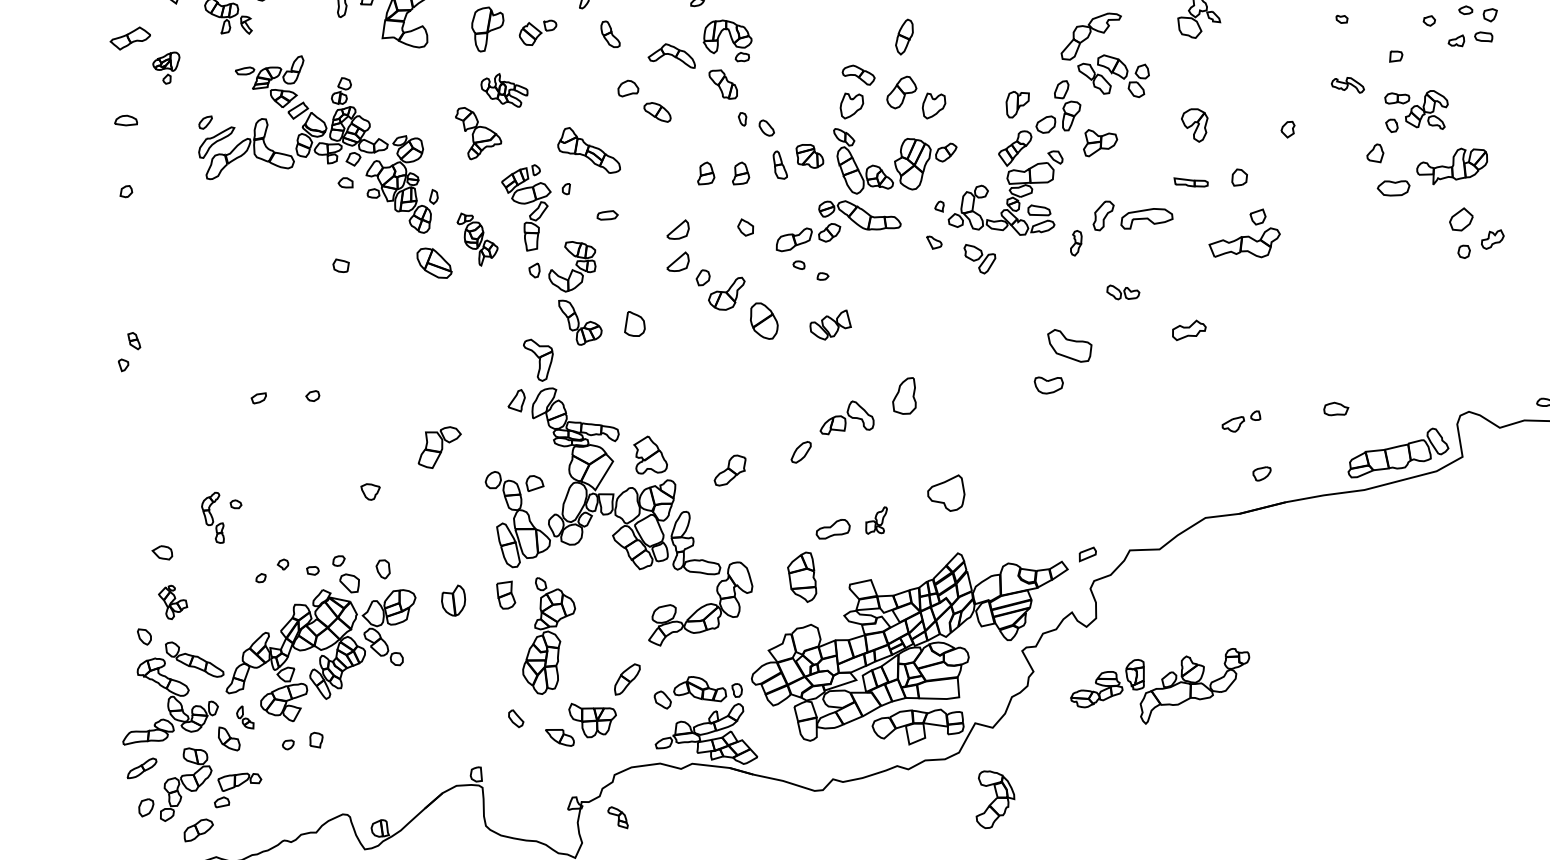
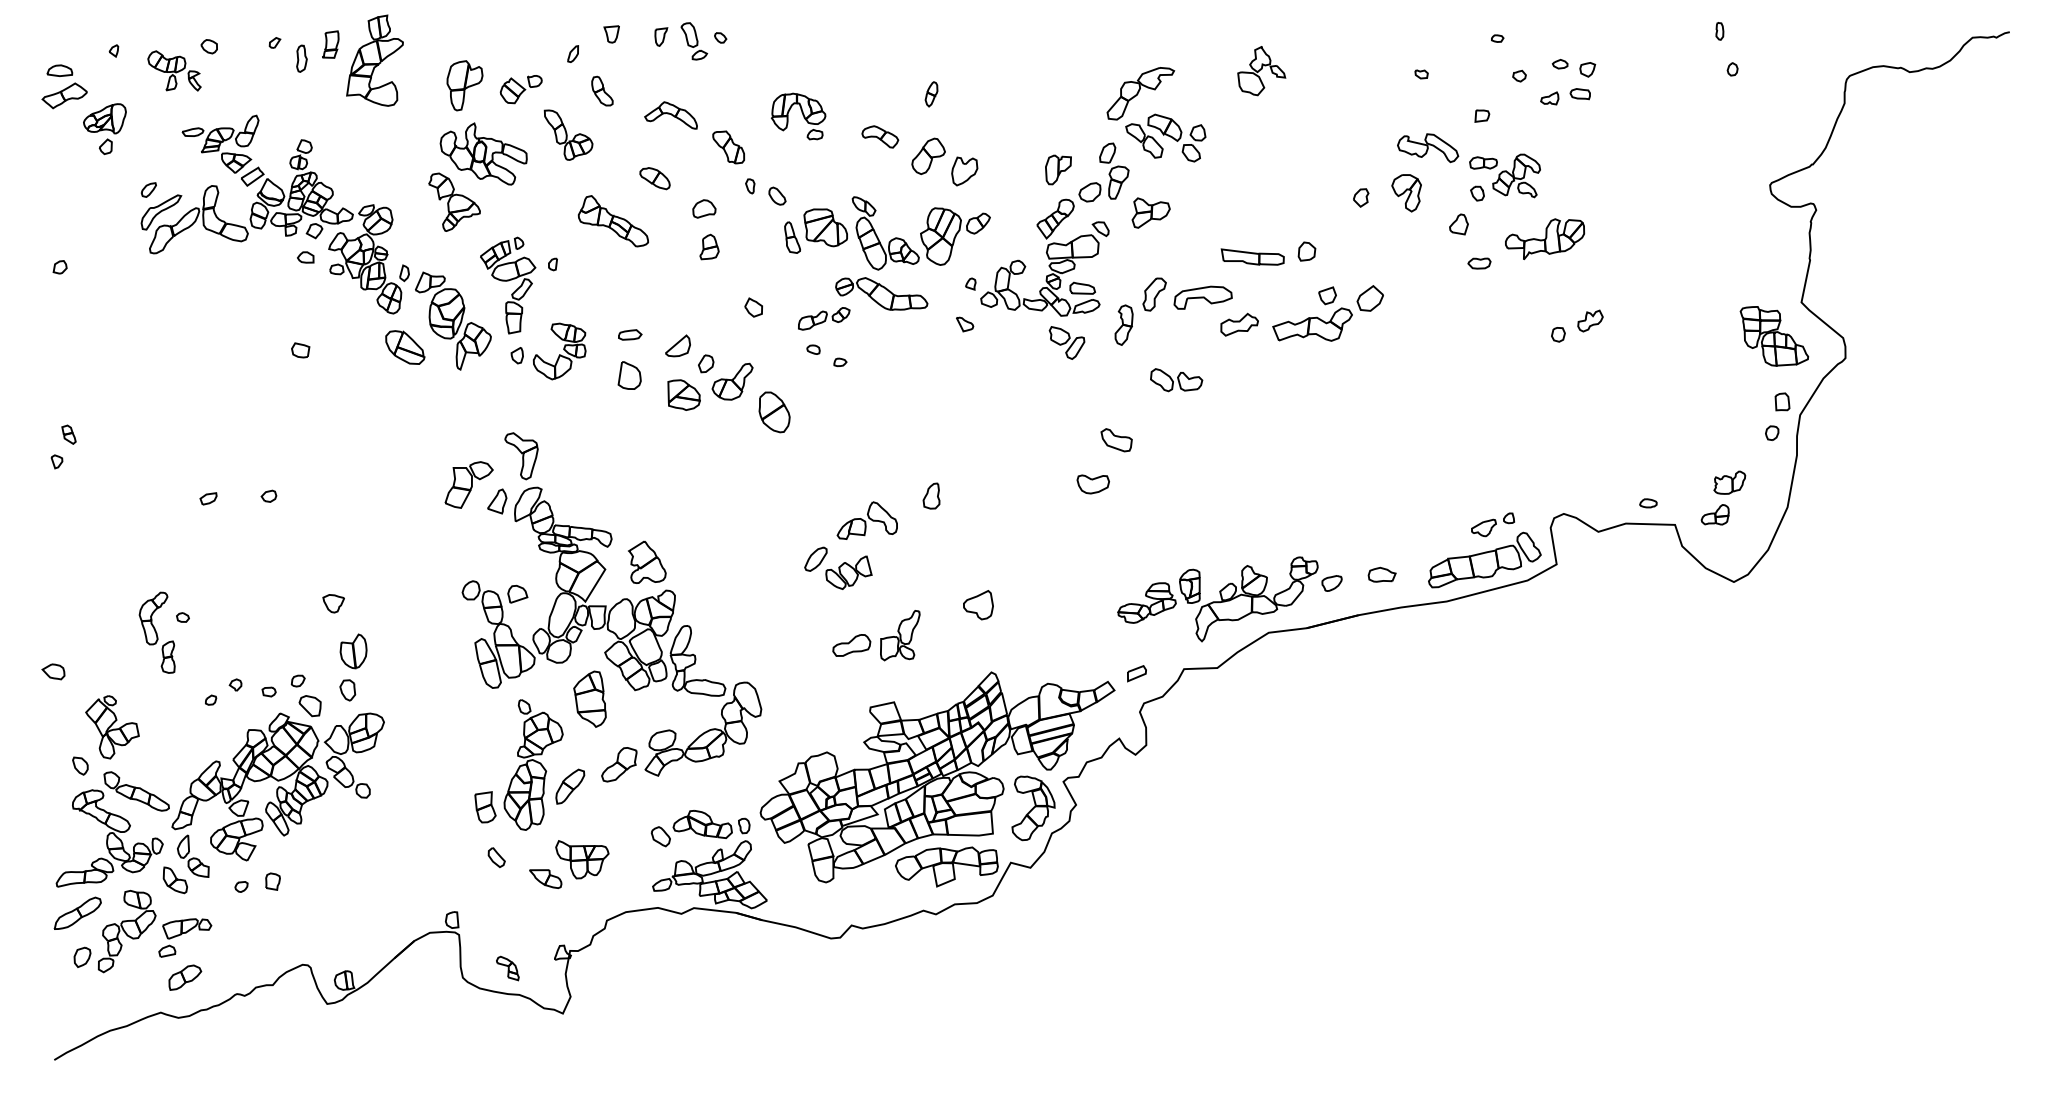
part: (904, 37) -> (931, 94), size x0.62
part: (727, 40) -> (798, 116), moved
part: (165, 67) -> (104, 128), size x1.43
part: (1348, 85) -> (1428, 148), size x1.67
part: (628, 88) -> (704, 208), moved
part: (504, 89) -> (483, 153), size x1.67
part: (851, 106) -> (872, 171), removed
part: (125, 120) -> (59, 70), moved
part: (1194, 125) -> (1406, 193), moved
part: (588, 150) -> (612, 221), moved
part: (809, 156) -> (825, 227), size x1.43
part: (740, 173) -> (748, 246), removed
part: (1191, 181) -> (1252, 256), size x1.67
part: (1393, 188) -> (1479, 263), size x0.62
part: (607, 214) -> (630, 334), moved
part: (1460, 219) -> (1369, 298), moved
part: (677, 229) -> (677, 309), removed
part: (808, 237) -> (824, 318), size x0.71
part: (477, 239) -> (453, 320), size x1.67
part: (1075, 242) -> (1123, 324), size x1.43
part: (979, 258) -> (1066, 342), moved
part: (1123, 292) -> (1176, 380), size x1.43
part: (682, 305) -> (683, 394), added
part: (580, 322) -> (568, 134), moved
part: (634, 323) -> (629, 375), moved
part: (830, 324) -> (848, 572), moved
part: (1189, 330) -> (1239, 324), moved
part: (1069, 346) -> (1116, 440), size x0.62
part: (904, 395) -> (931, 495), size x0.62
part: (1335, 408) -> (1381, 574), moved
part: (1241, 421) -> (1492, 524), moved
part: (439, 447) -> (468, 484), moved
part: (730, 470) -> (619, 764), moved
part: (946, 493) -> (978, 605), size x0.71
part: (212, 517) -> (156, 632), size x1.43
part: (876, 520) -> (900, 635), size x1.67
part: (162, 552) -> (53, 671), moved
part: (801, 576) -> (589, 698), moved
part: (506, 595) -> (485, 807), moved
part: (453, 600) -> (353, 651), moved
part: (173, 602) -> (112, 727), size x1.67
part: (627, 679) -> (570, 786), moved
part: (1159, 686) -> (1217, 599), moved
part: (245, 716) -> (193, 855), size x1.67
part: (141, 767) -> (77, 912), size x1.43
part: (995, 799) -> (1033, 808), moved
part: (617, 817) -> (507, 968), moved
part: (198, 830) -> (185, 977), moved

